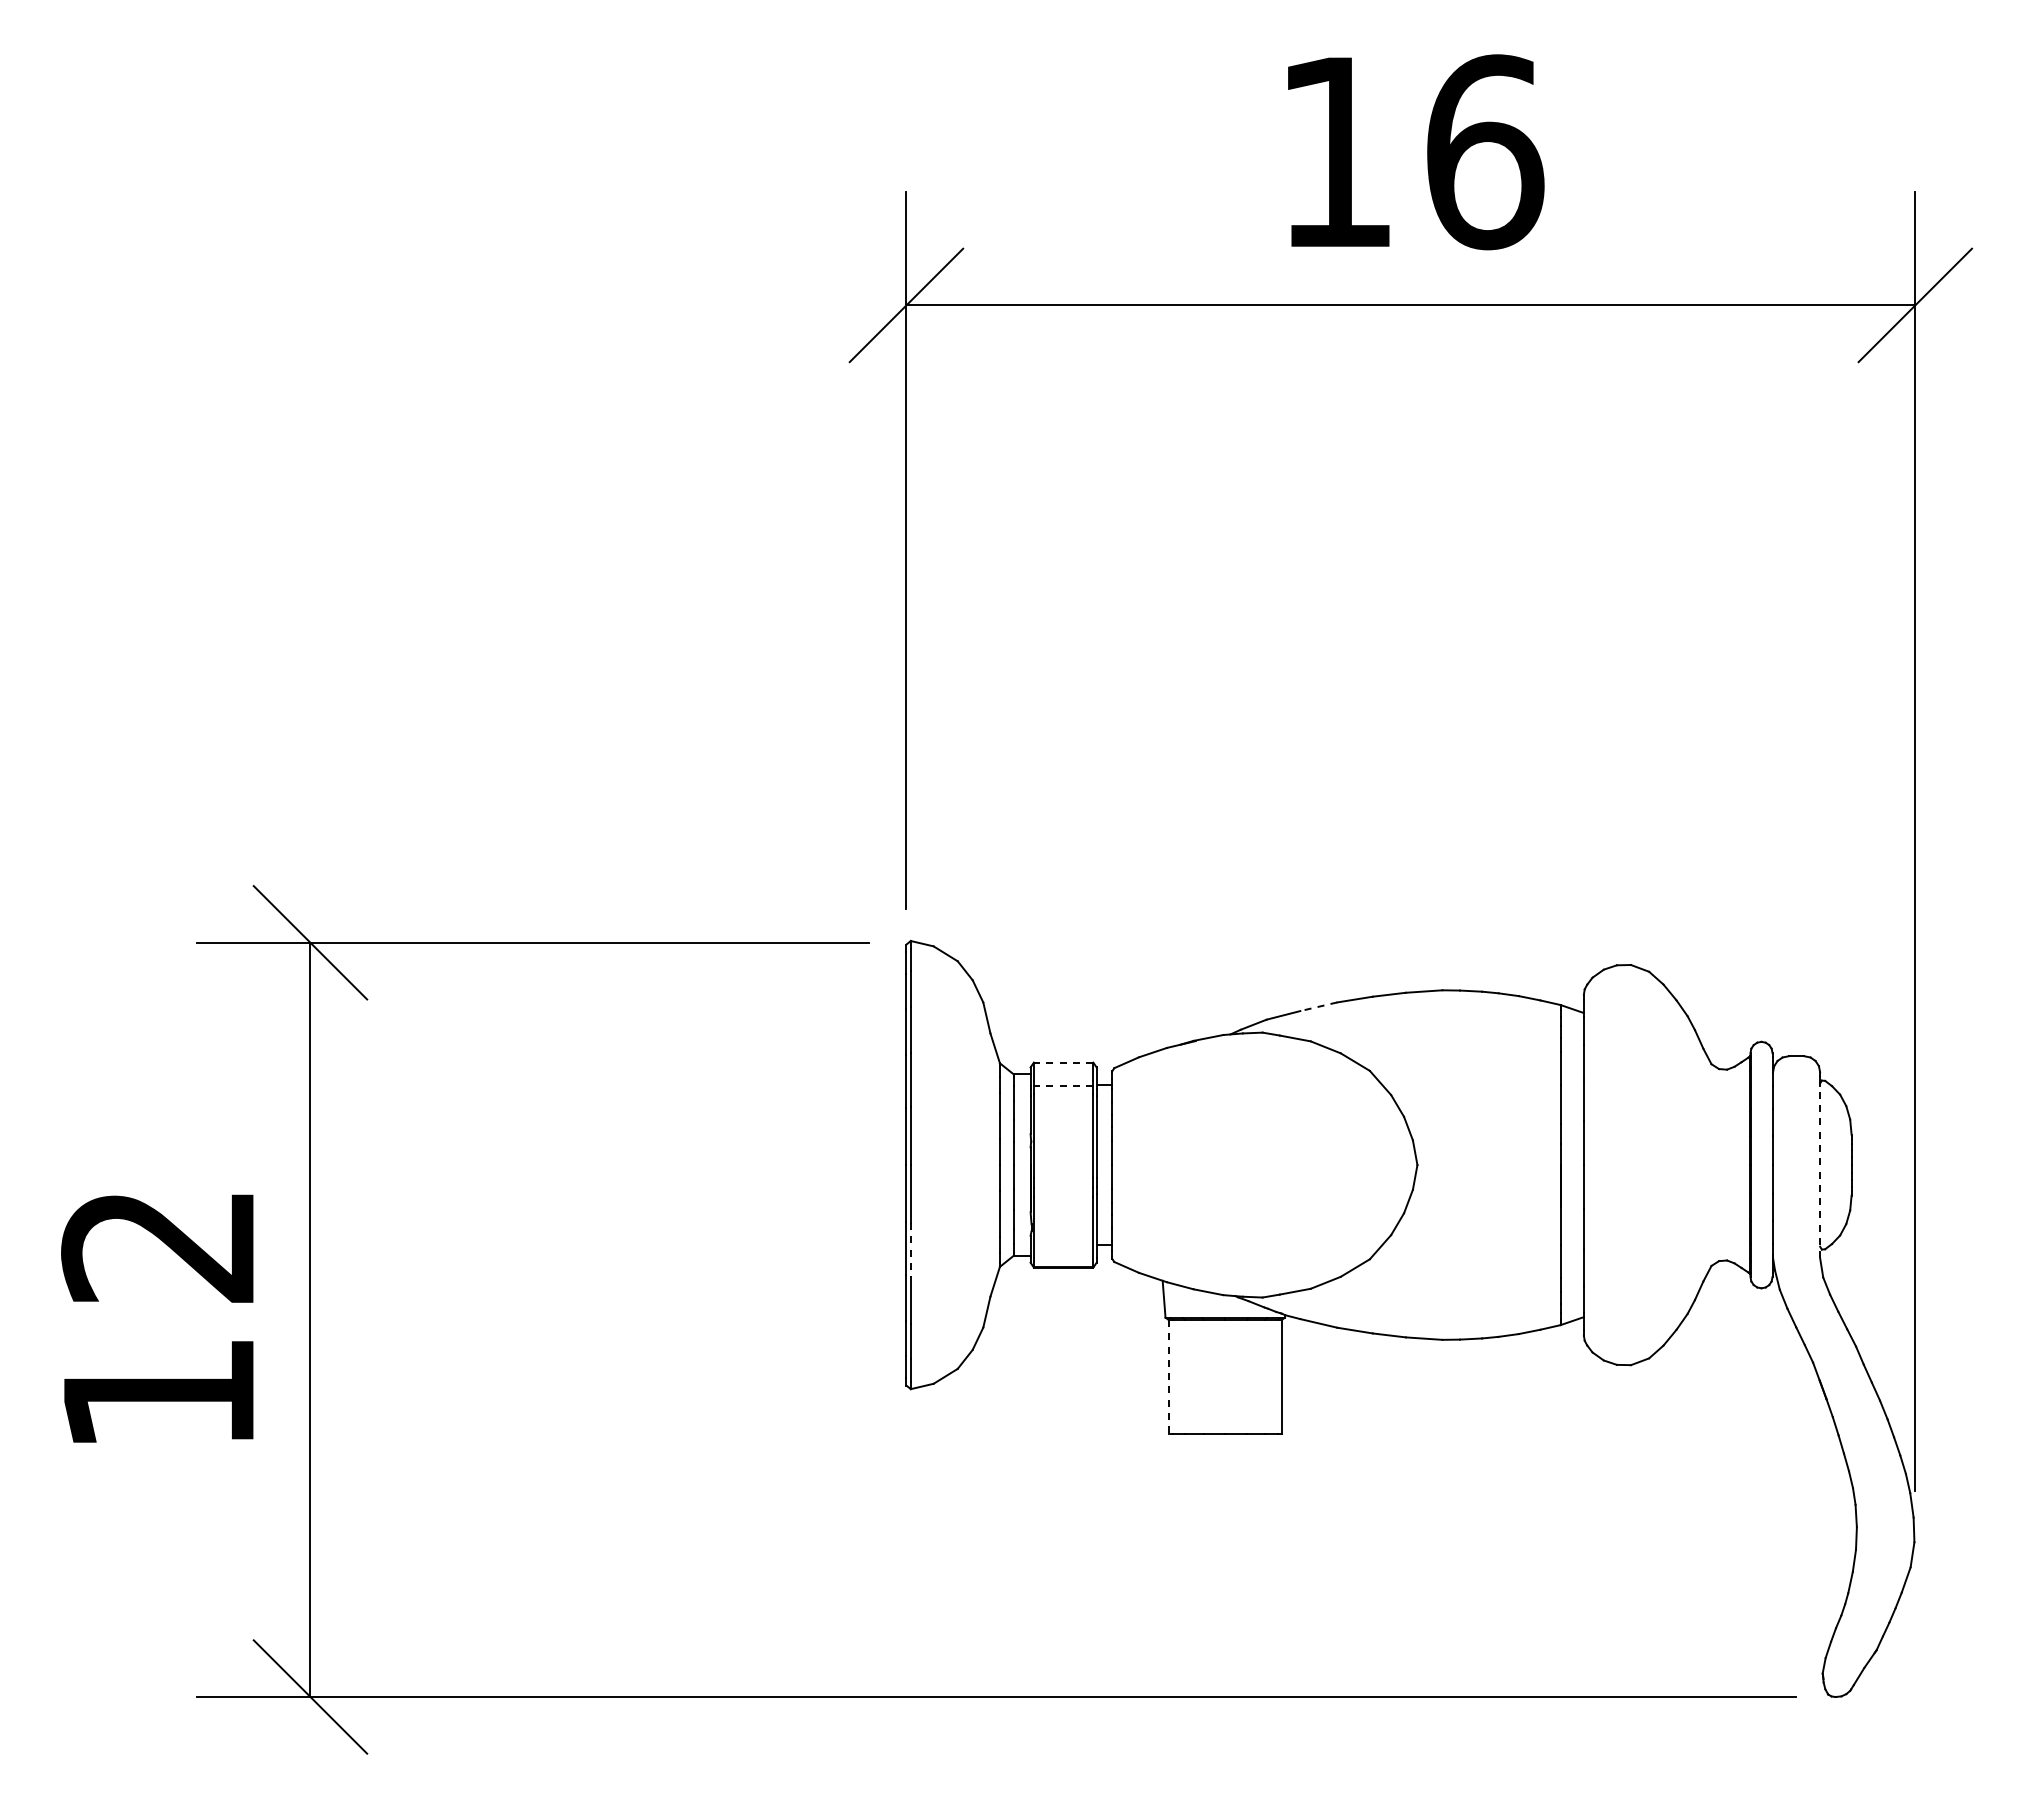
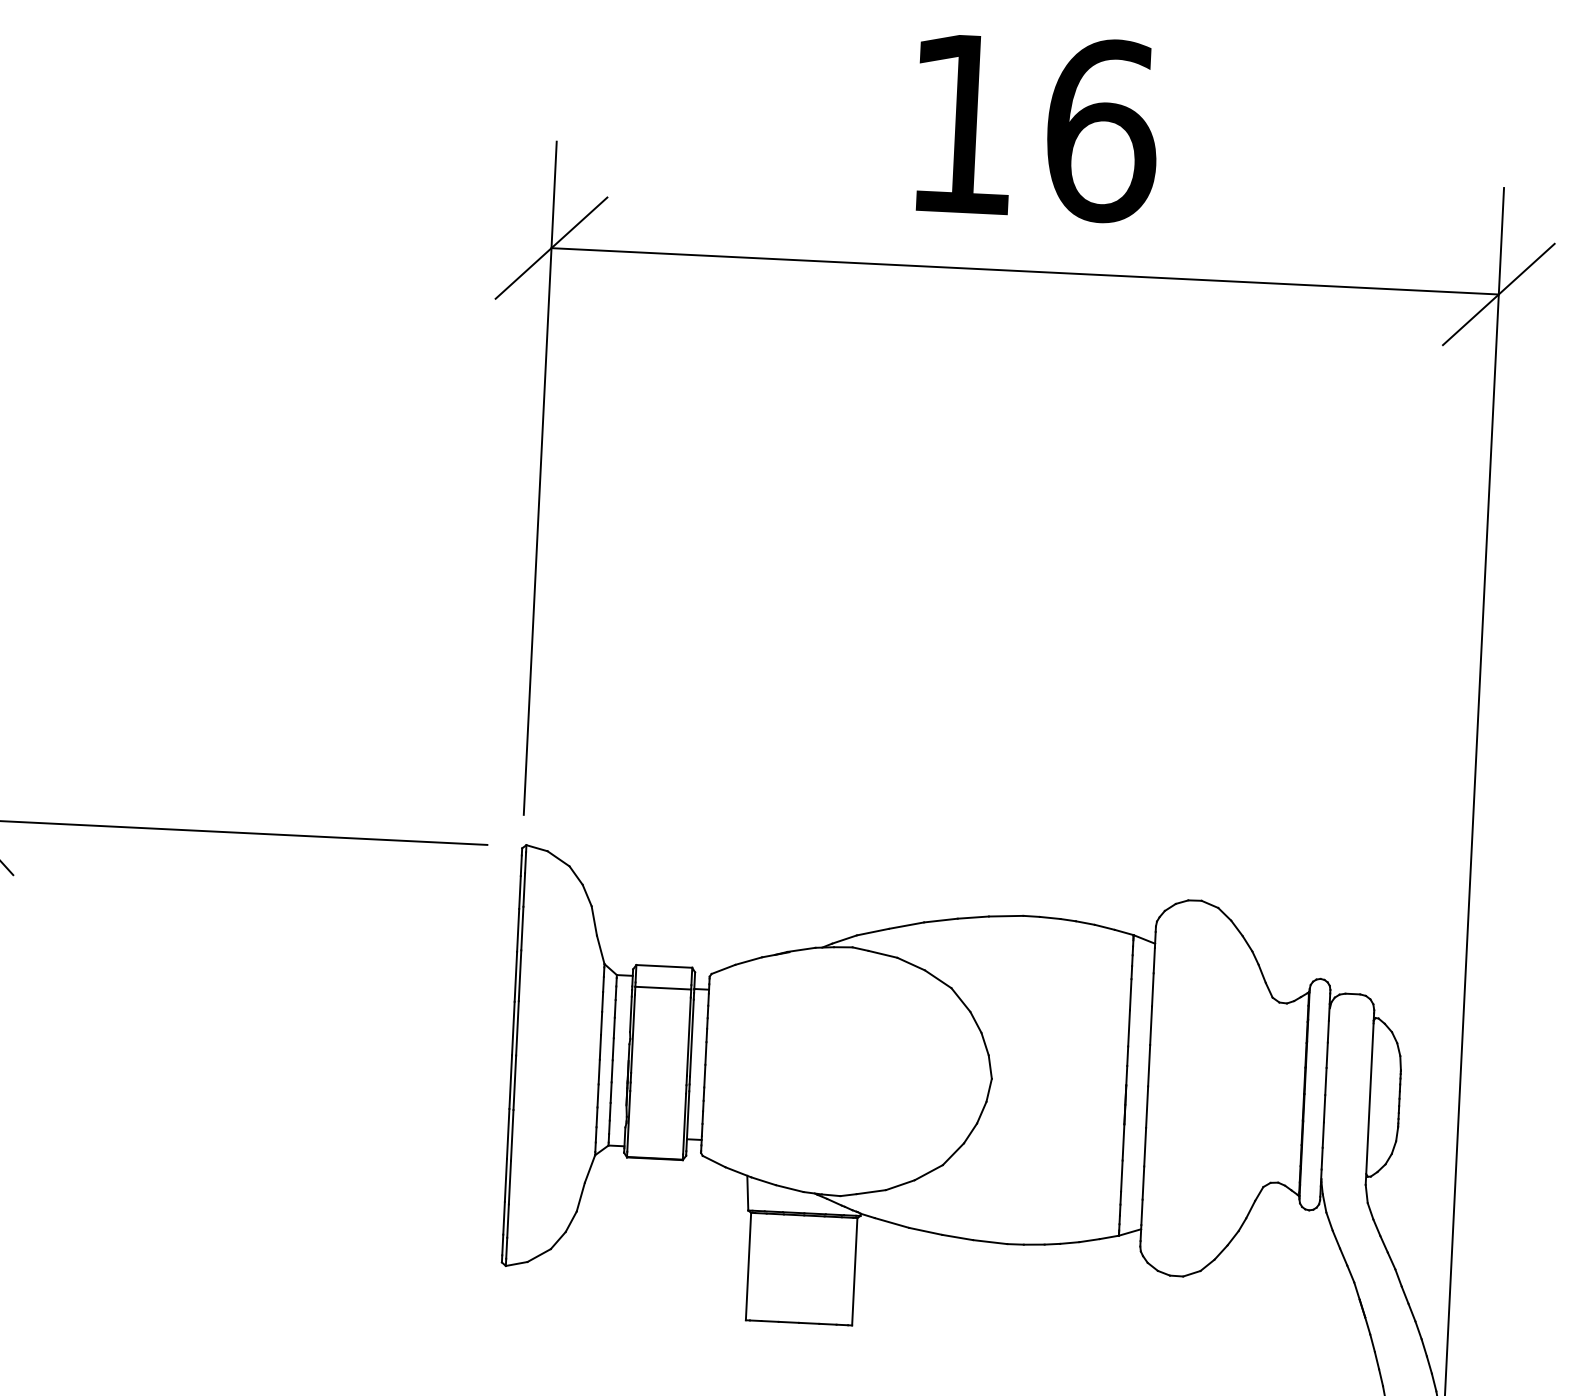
line: (1318, 1006) -> (906, 925), dashed -> solid
line: (1063, 1062) -> (664, 966), dashed -> solid
line: (1063, 1085) -> (663, 987), dashed -> solid
line: (1820, 1171) -> (1370, 1103), dashed -> solid
line: (910, 1250) -> (511, 1135), dashed -> solid
line: (1168, 1377) -> (748, 1266), dashed -> solid

